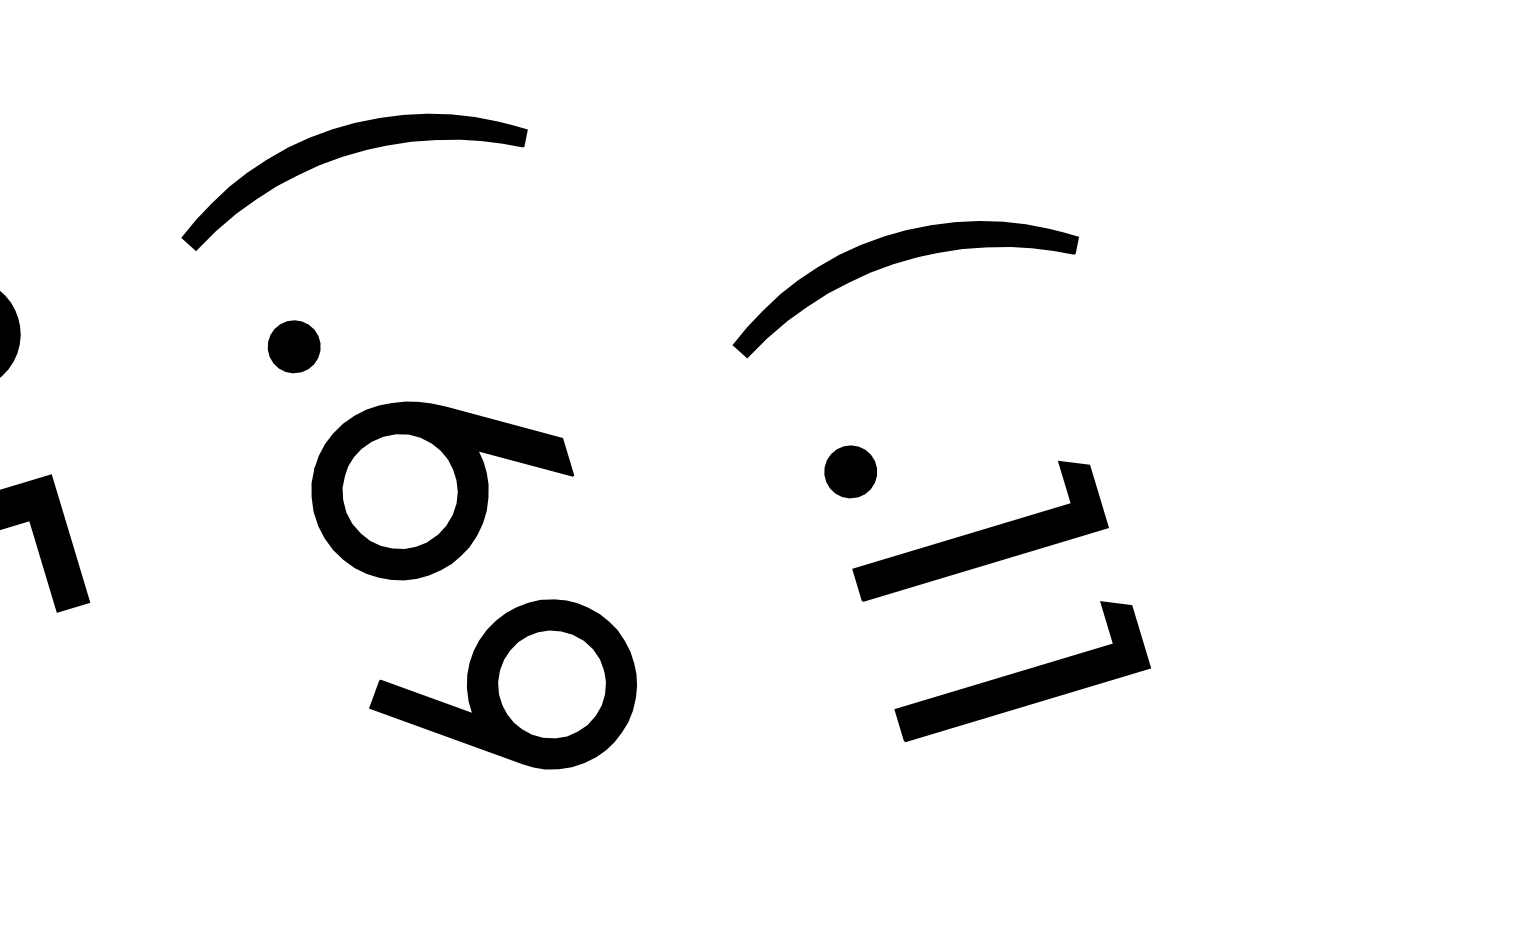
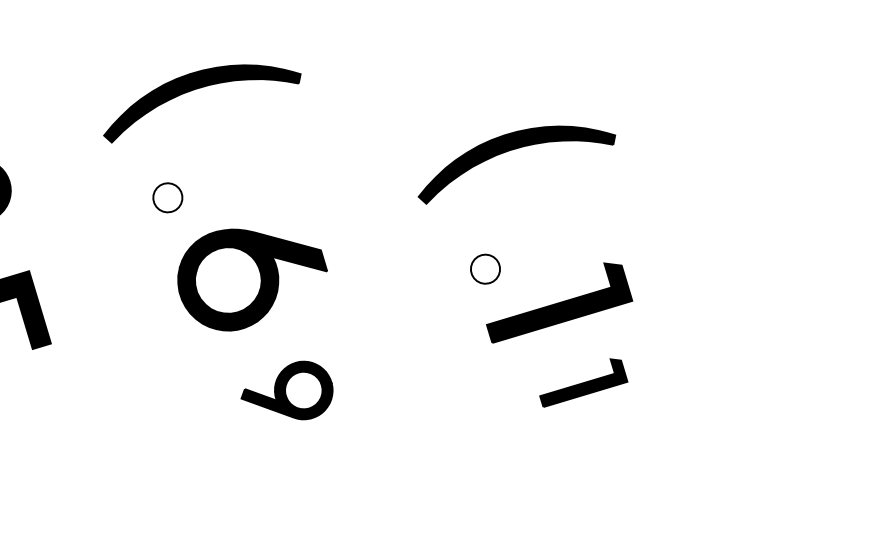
fill: (293, 346) -> (167, 197), removed
fill: (848, 470) -> (484, 268), removed
part: (1022, 670) -> (583, 382), size x0.6
part: (502, 684) -> (286, 390), size x0.6

